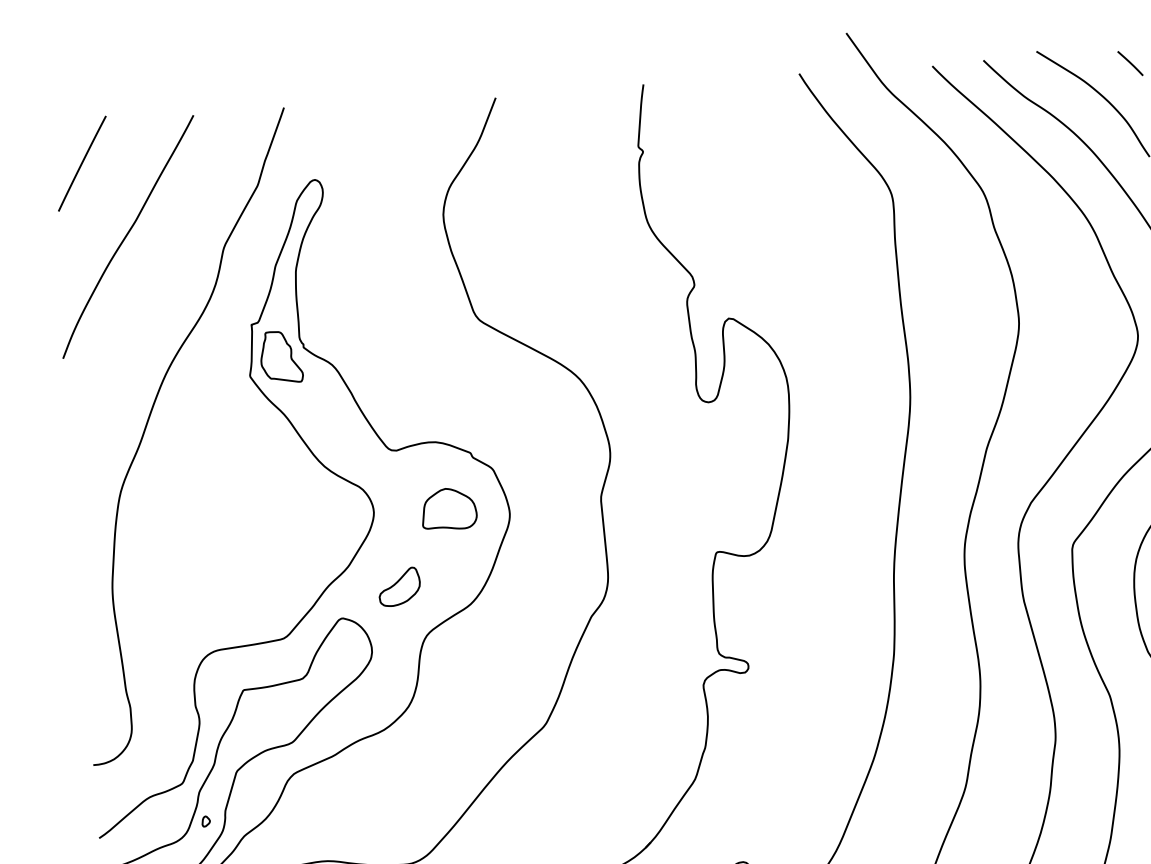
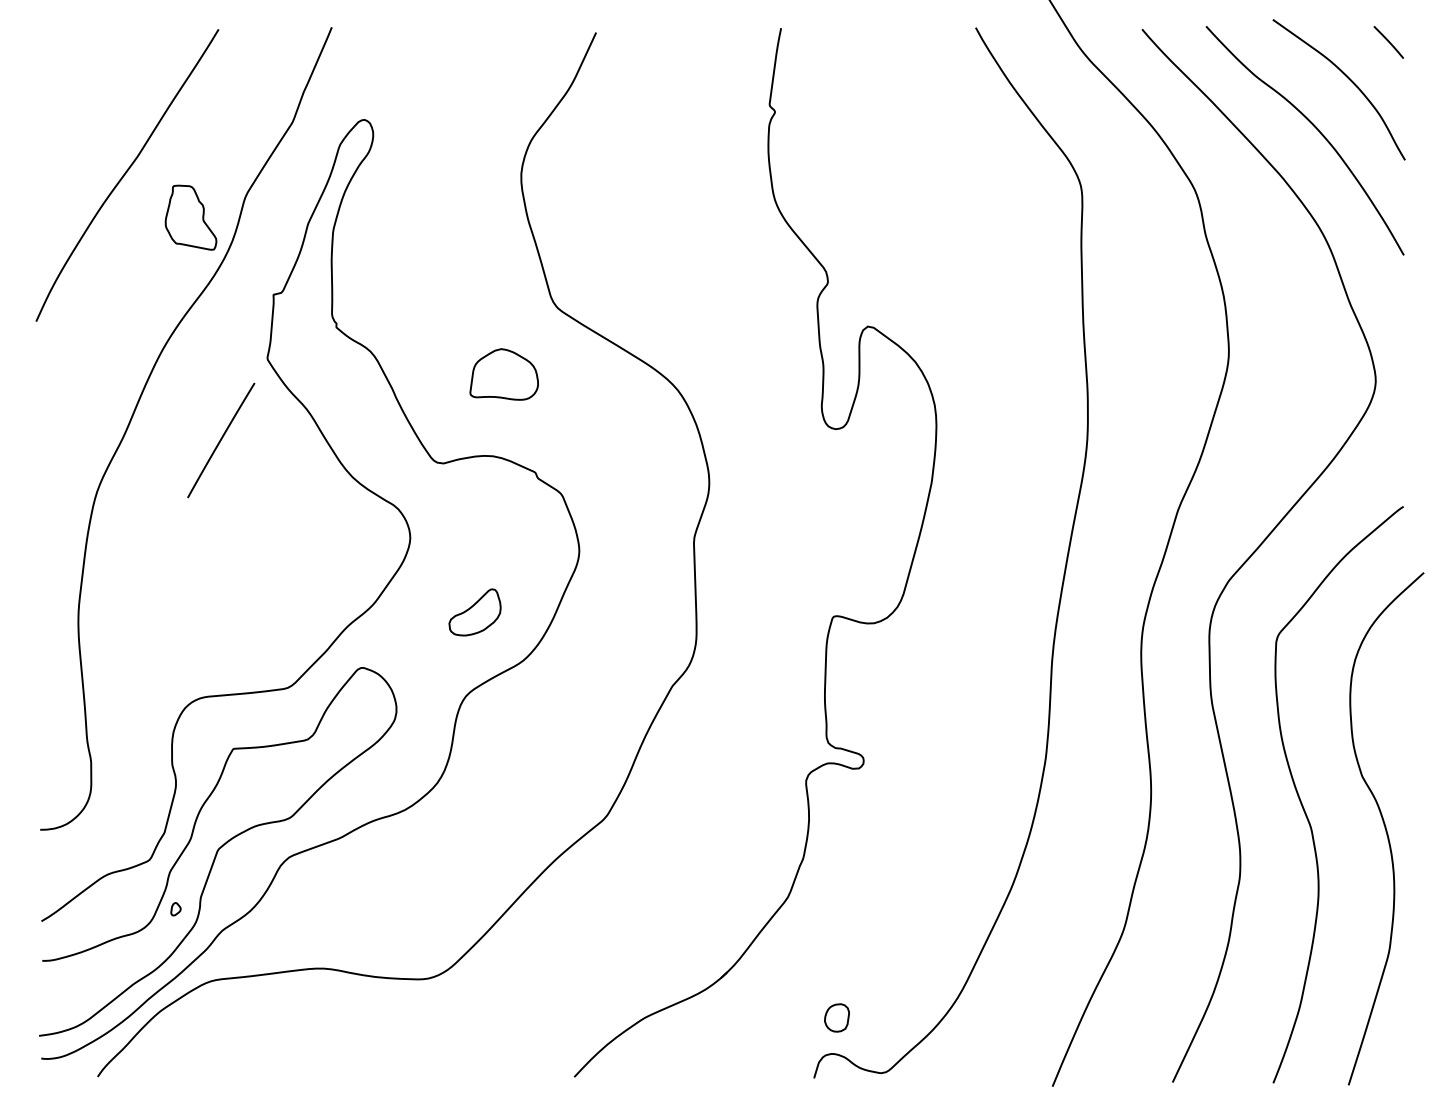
line: (82, 163) -> (221, 440), moved
part: (280, 357) -> (190, 217), moved
part: (448, 509) -> (503, 374), moved
part: (399, 587) -> (474, 612), moved

